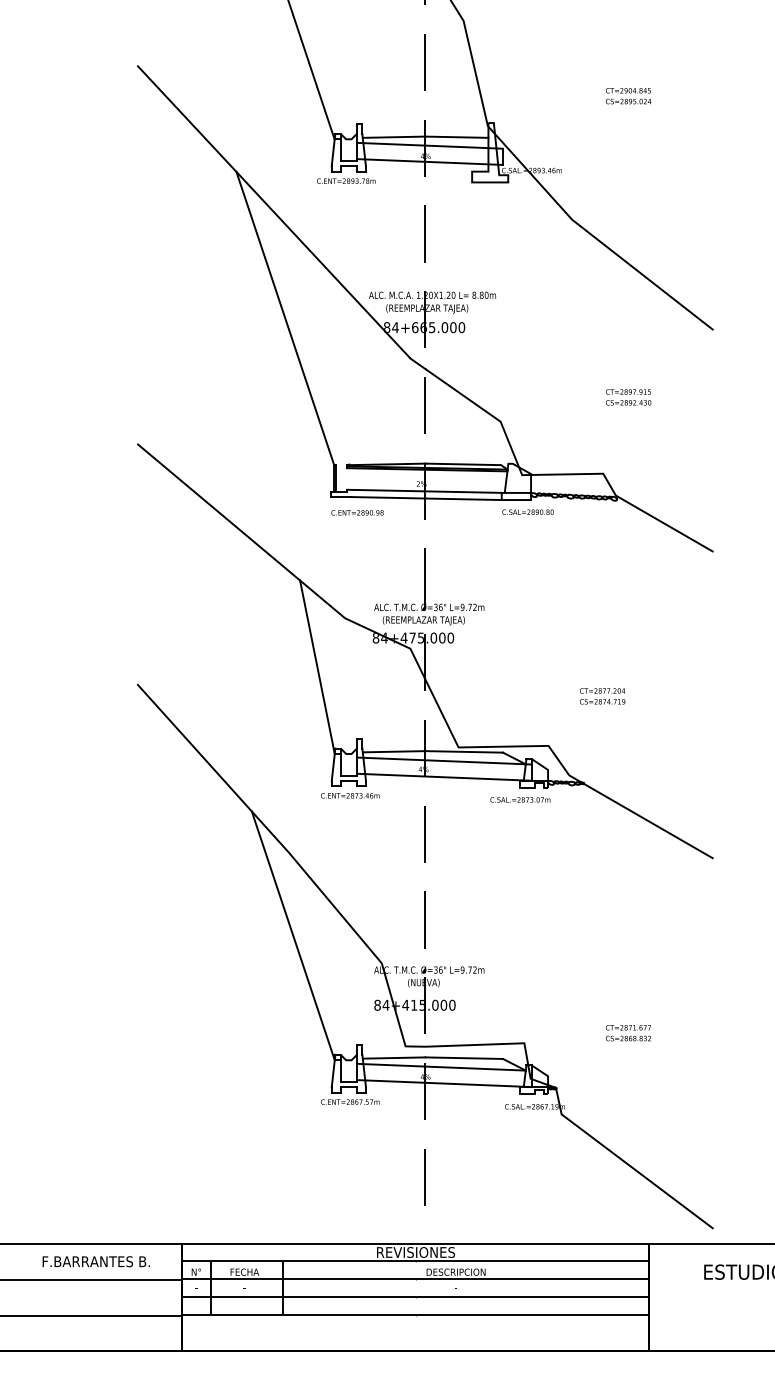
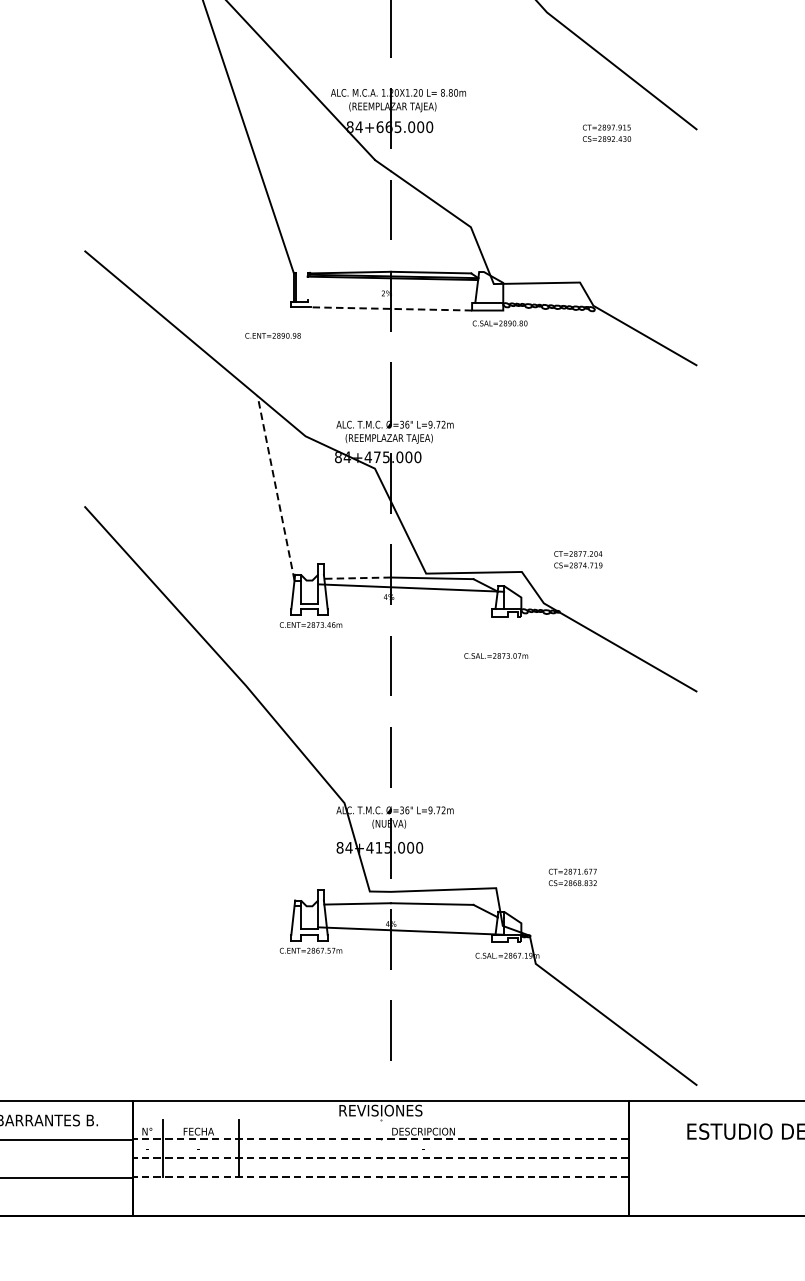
text: (628, 397) -> (606, 133), moved
line: (424, 490) -> (389, 300), removed
line: (425, 498) -> (391, 308), solid -> dashed
text: (357, 512) -> (272, 335), moved
line: (317, 666) -> (276, 487), solid -> dashed
text: (602, 696) -> (578, 559), moved
line: (393, 751) -> (356, 577), solid -> dashed
line: (443, 776) -> (410, 604), removed
text: (520, 799) -> (496, 655), moved
line: (292, 935) -> (249, 773), removed
text: (628, 1033) -> (572, 877), moved
line: (440, 1066) -> (406, 912), removed
line: (415, 1261) -> (380, 1120), removed
line: (415, 1279) -> (380, 1139), solid -> dashed
line: (415, 1297) -> (380, 1158), solid -> dashed
line: (415, 1315) -> (380, 1177), solid -> dashed

